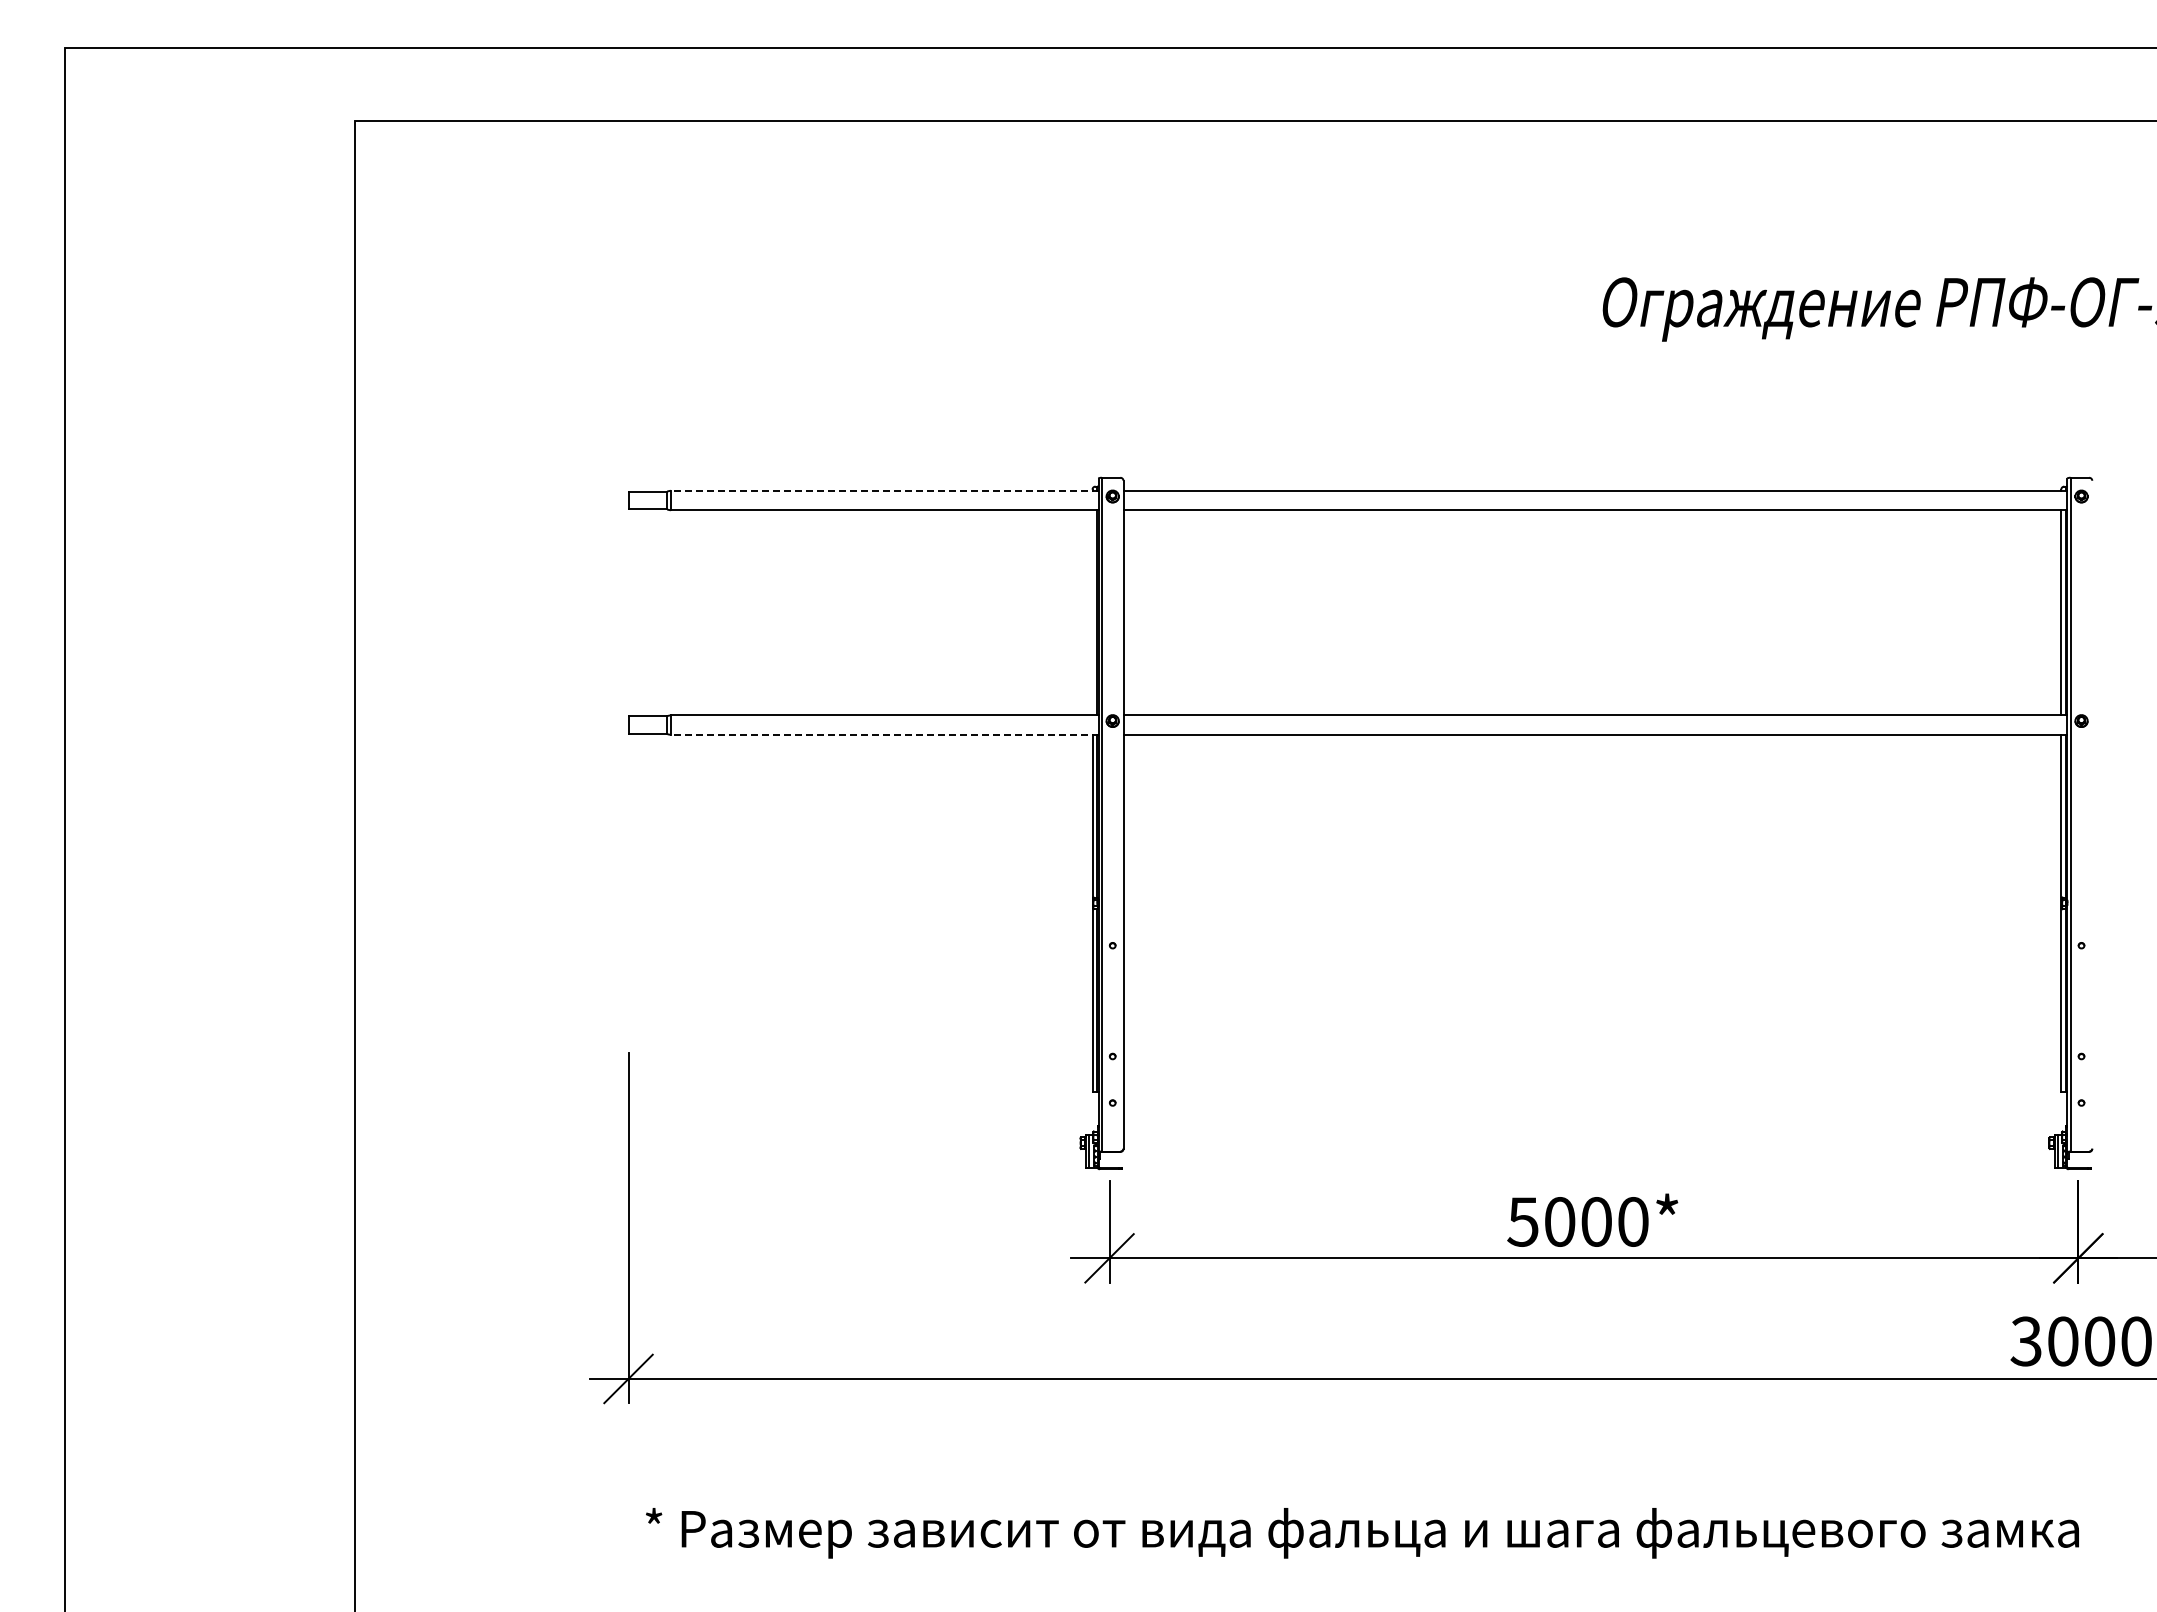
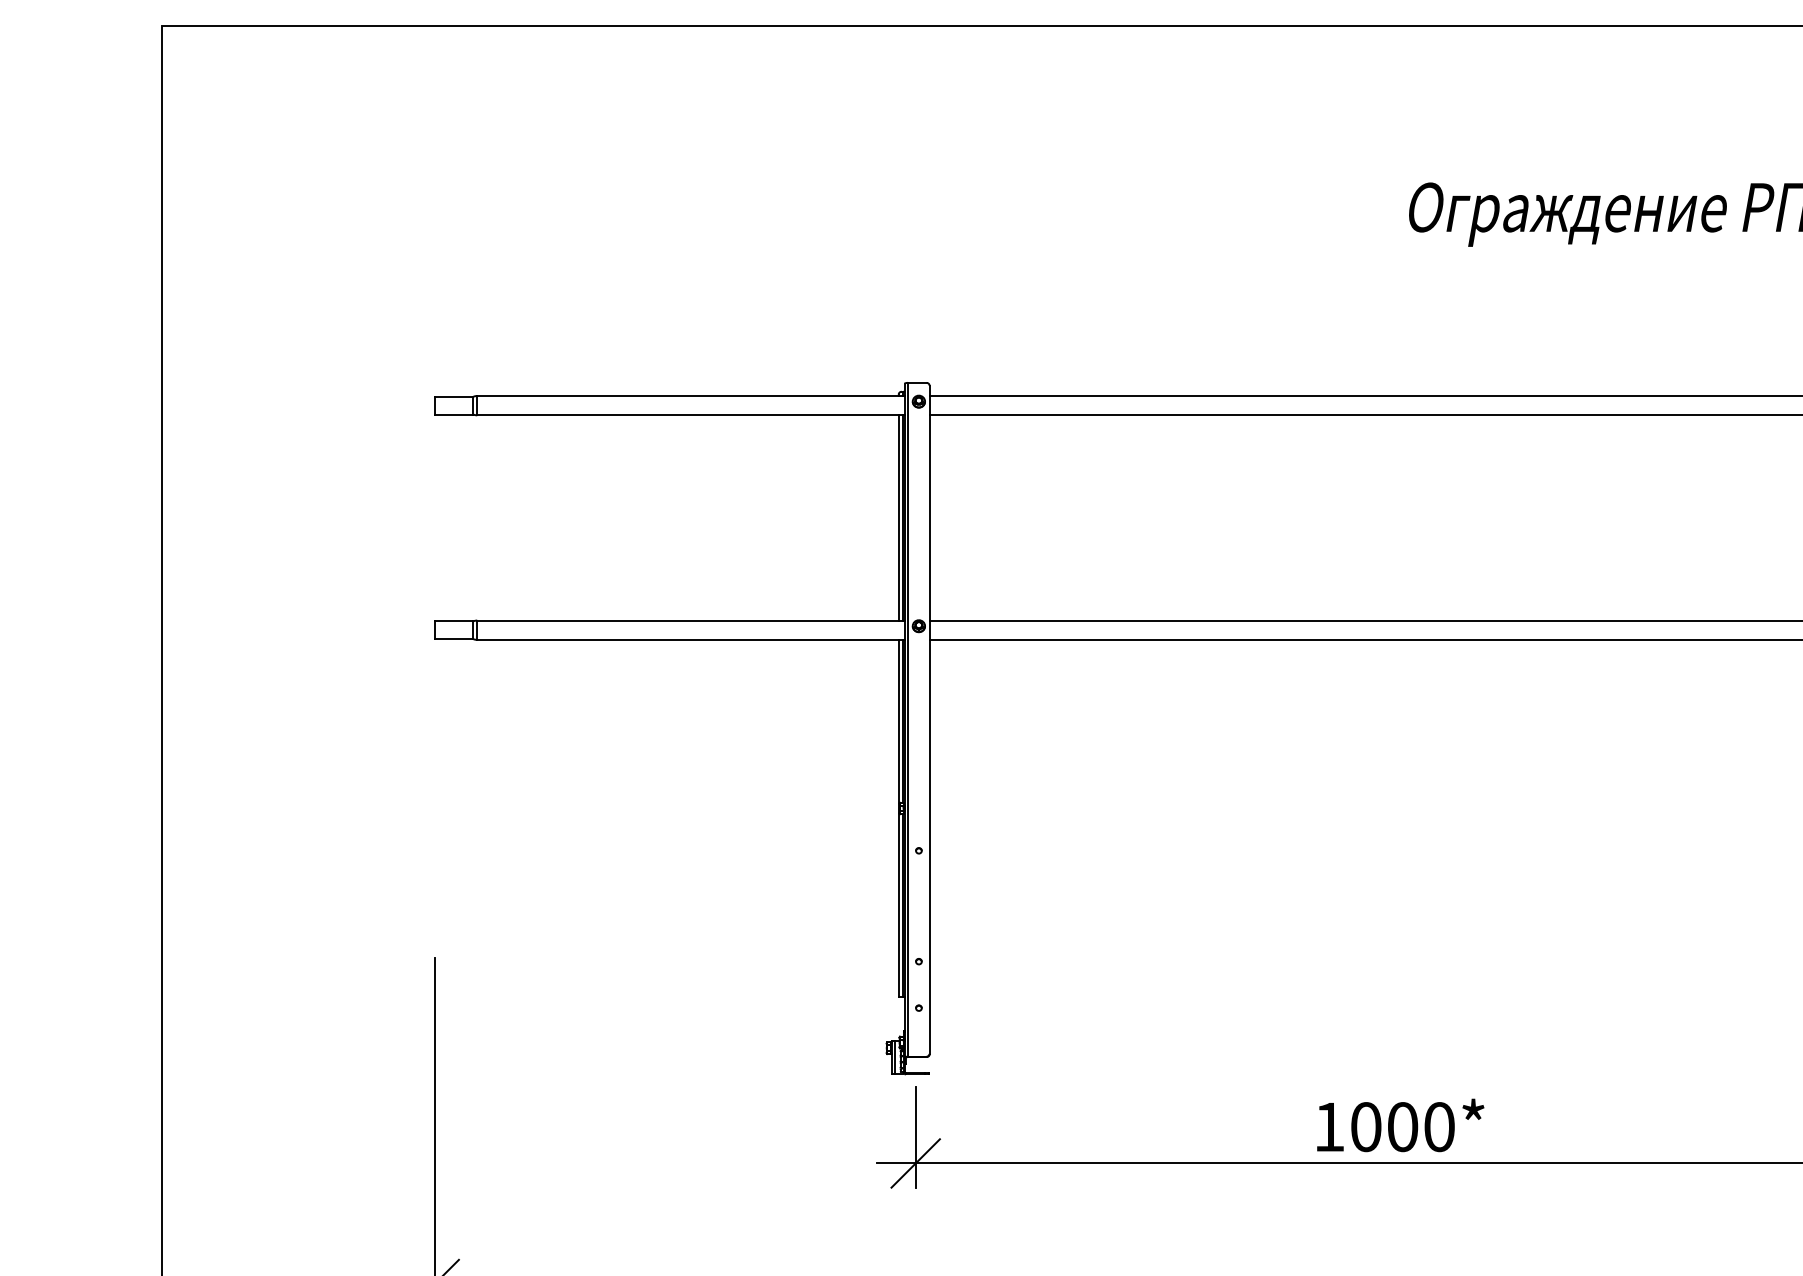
line: (884, 490) -> (690, 395), dashed -> solid
line: (1092, 612) -> (898, 517), added
line: (884, 734) -> (690, 639), dashed -> solid
text: (1522, 1221) -> (1328, 1126), 5000* -> 1000*

